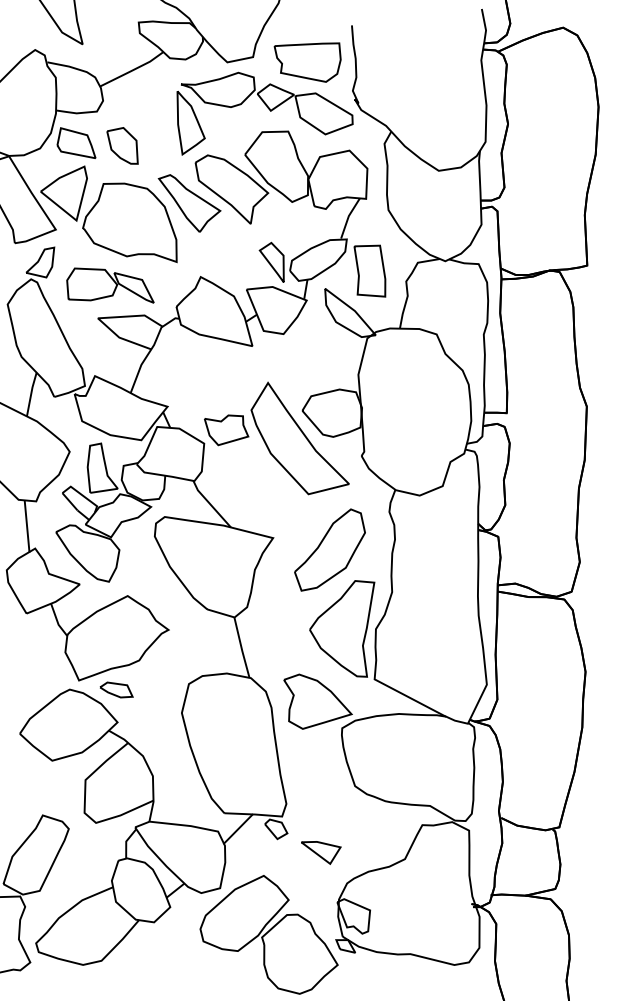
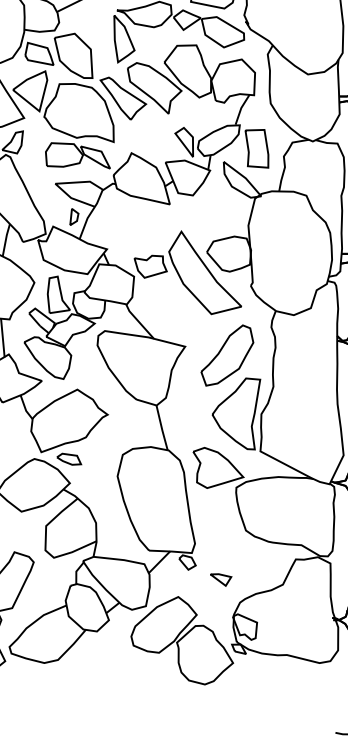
part: (122, 145) -> (73, 55), size x1.67
part: (110, 285) -> (78, 155), moved
part: (123, 362) -> (74, 216), added
part: (321, 852) -> (221, 579), size x0.71

